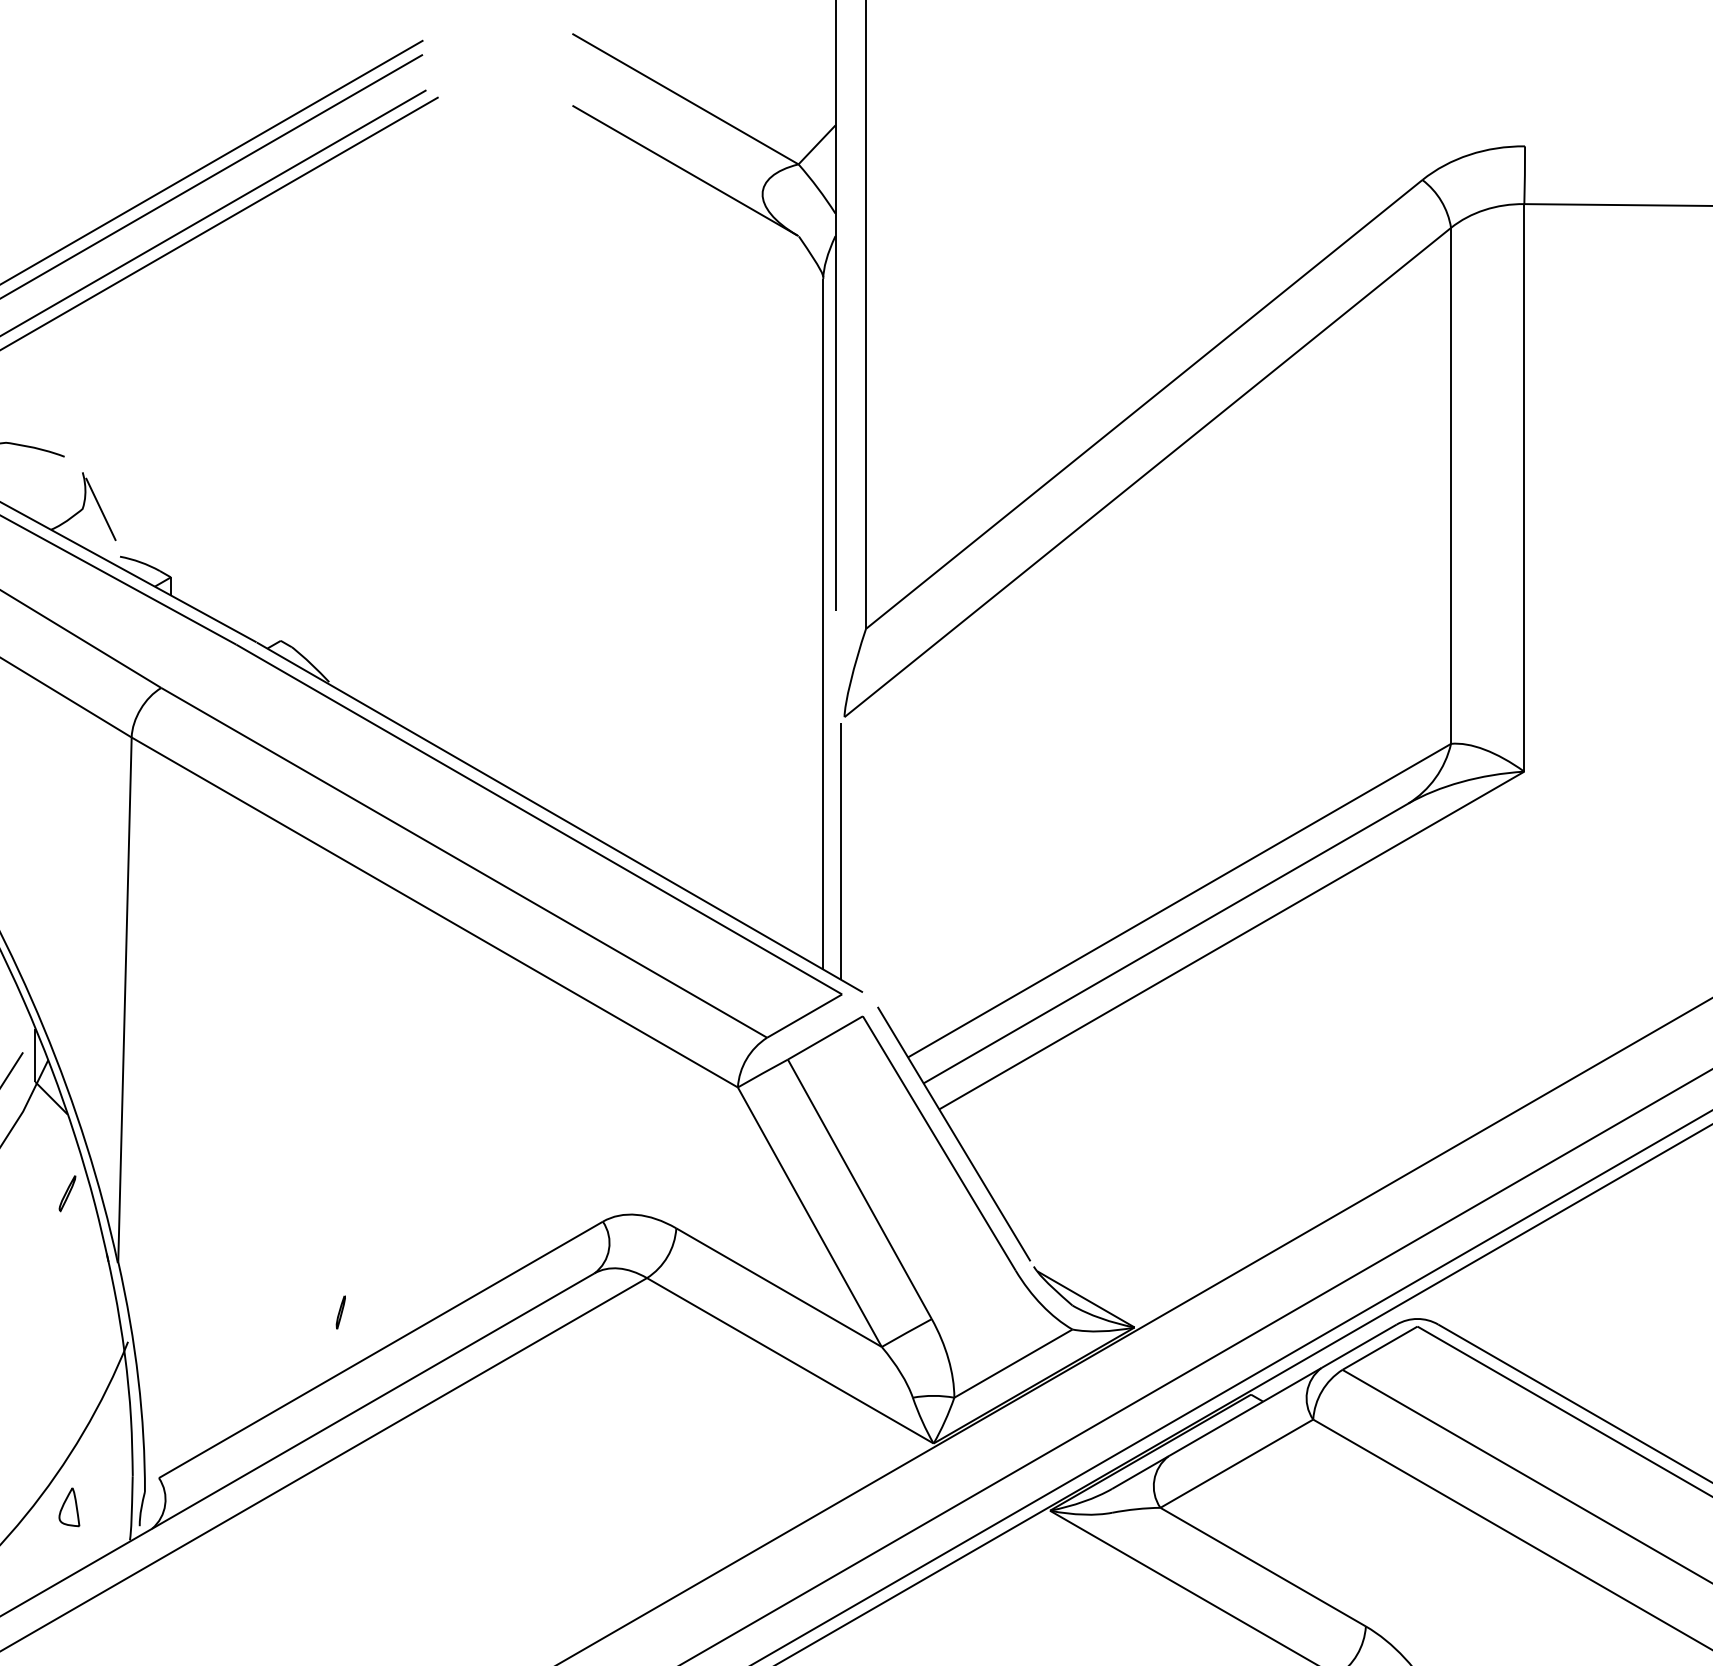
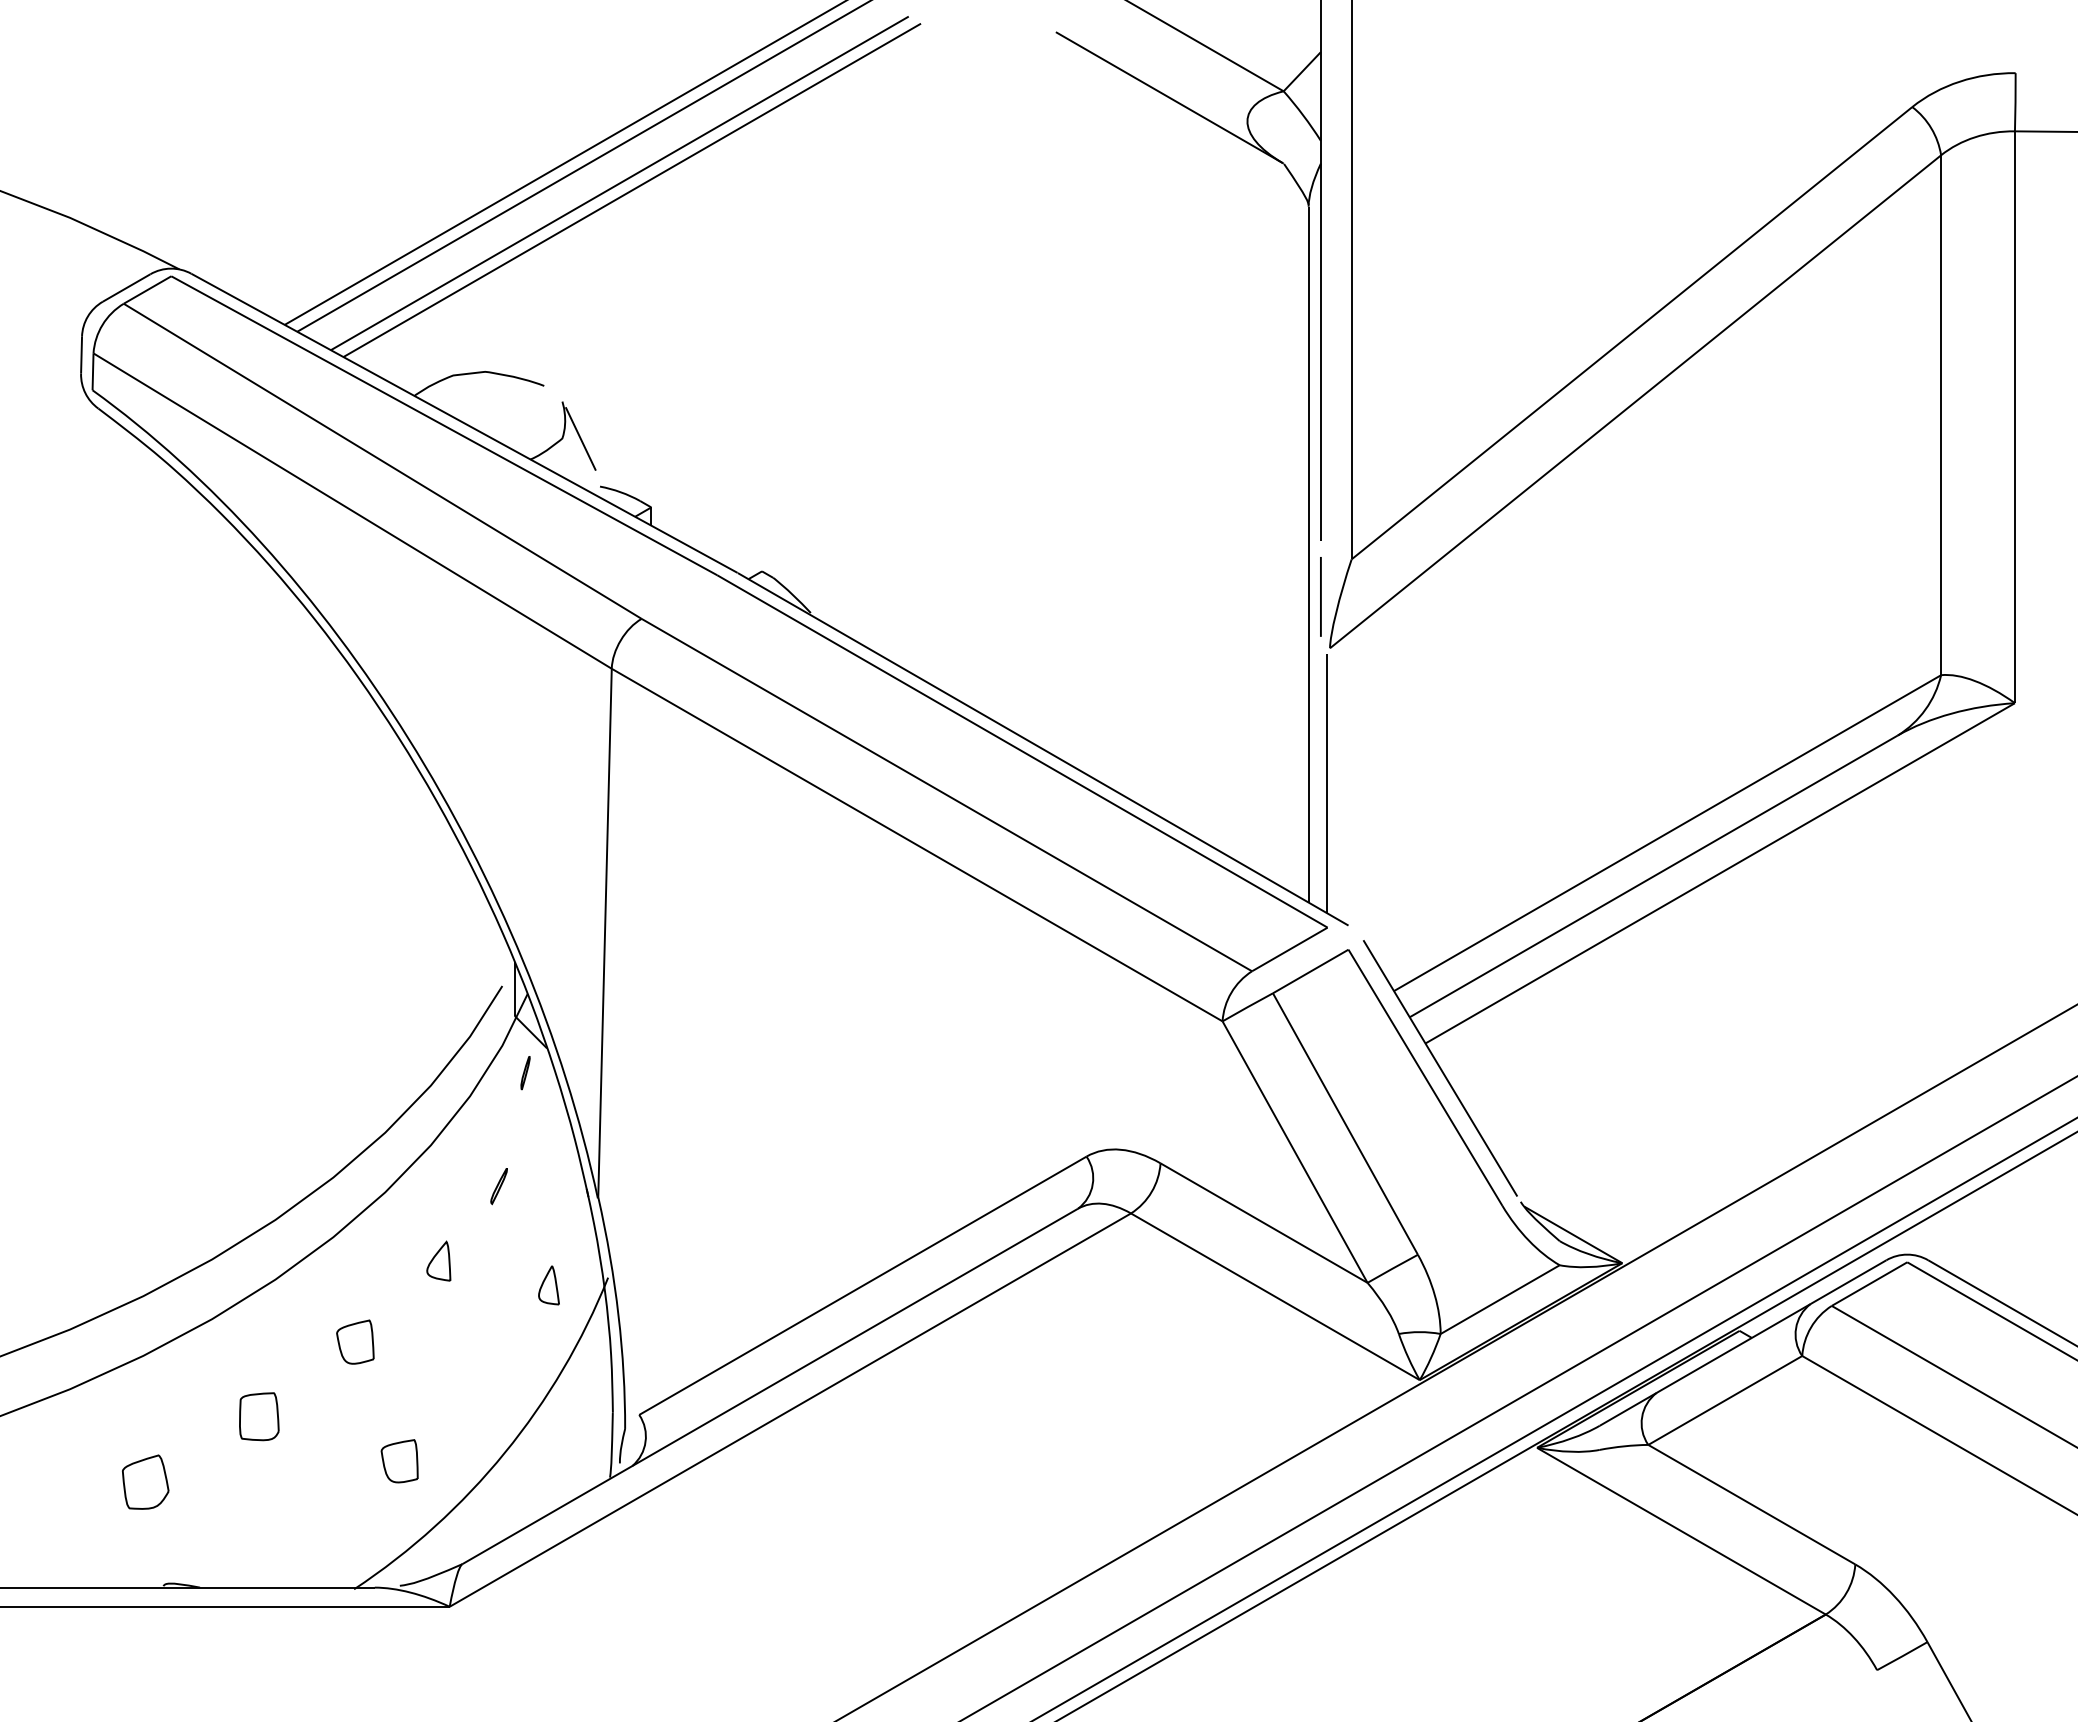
line: (835, 665) -> (1320, 596), added
part: (66, 1193) -> (498, 1186), moved
part: (340, 1312) -> (525, 1073), moved
part: (68, 1507) -> (548, 1285), moved

